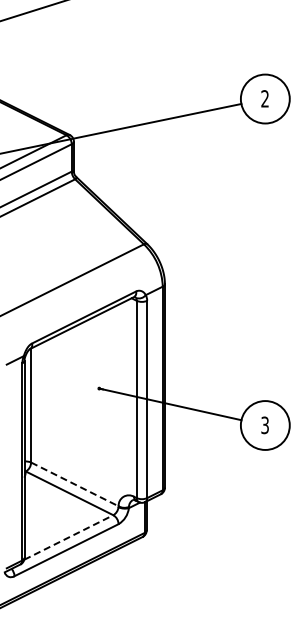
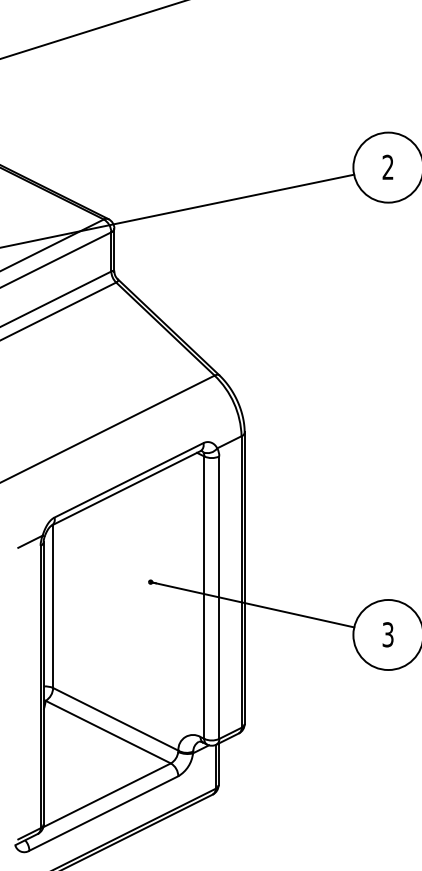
line: (74, 484) -> (115, 719), dashed -> solid
line: (68, 537) -> (106, 795), dashed -> solid

